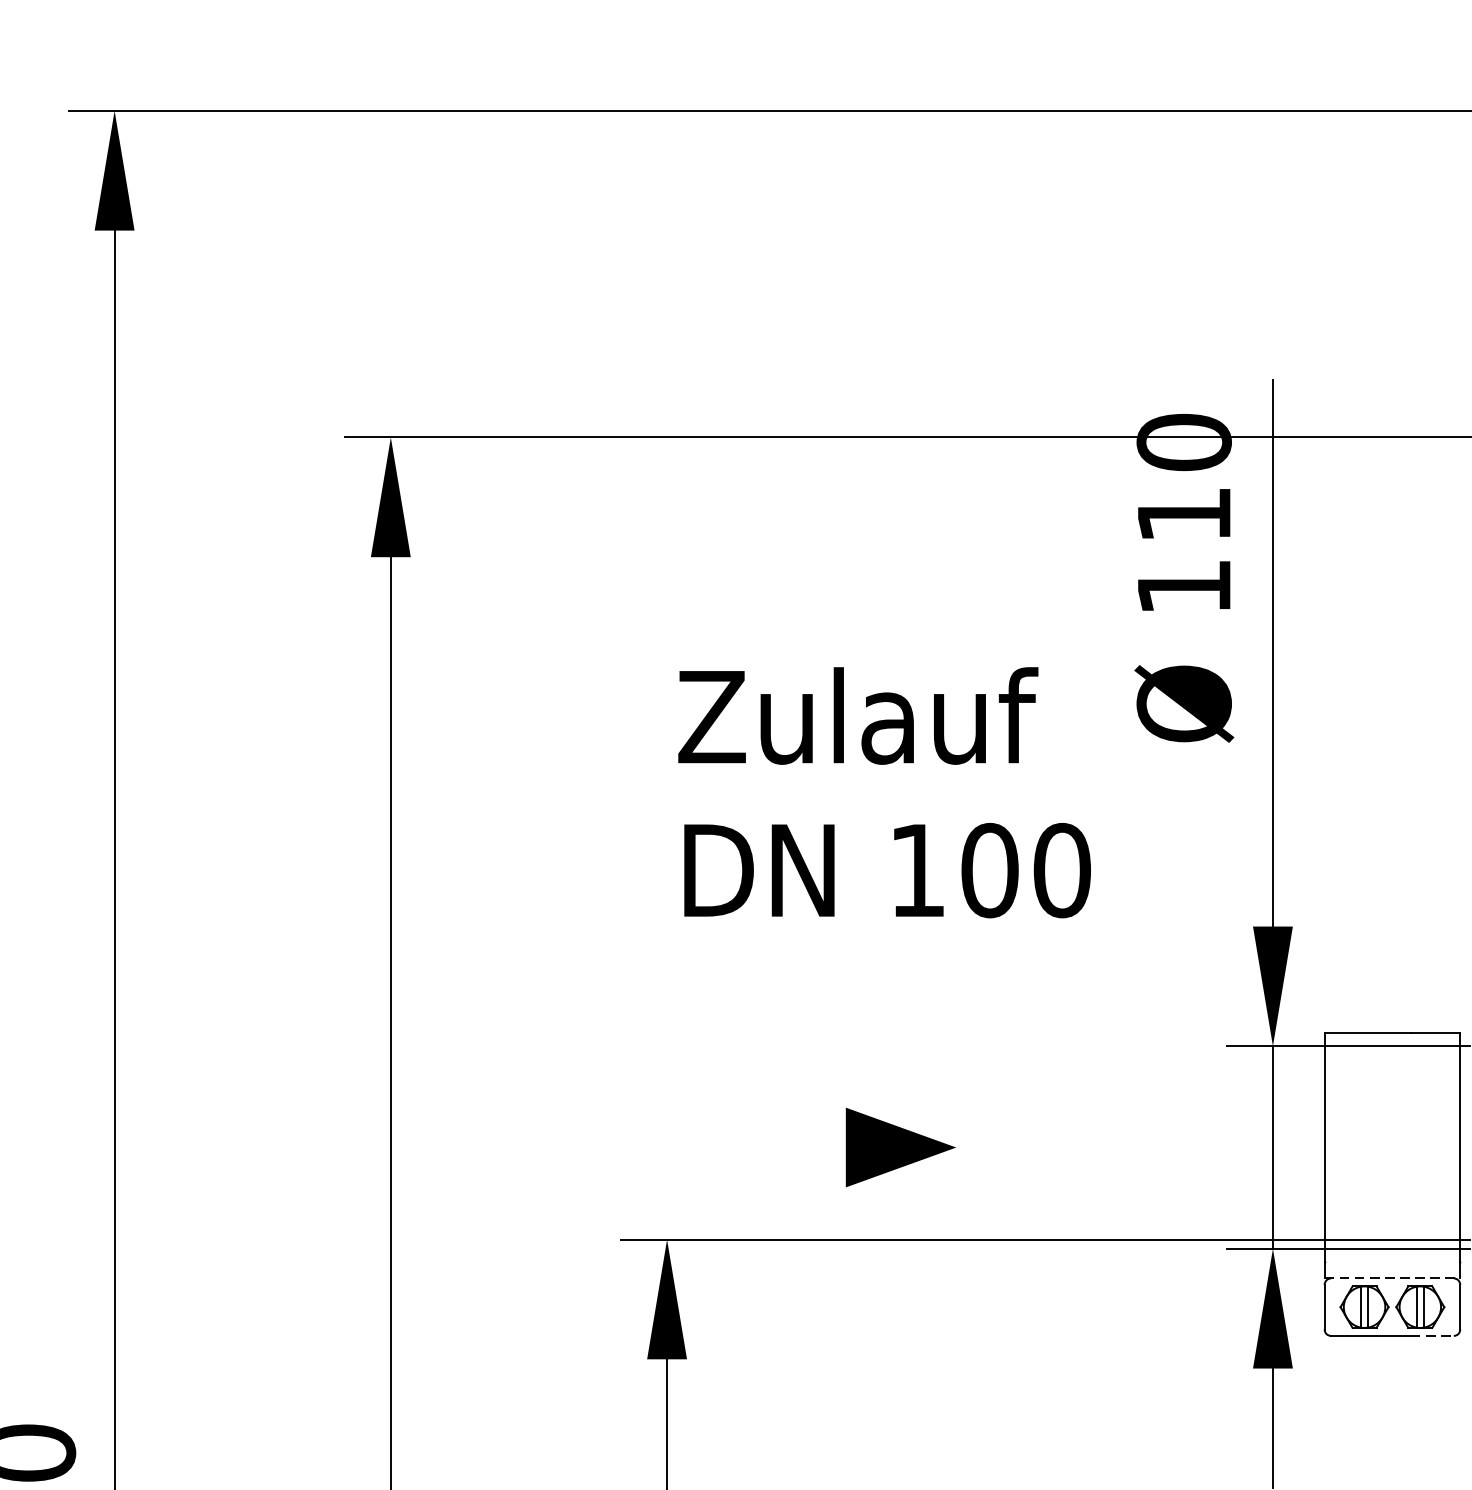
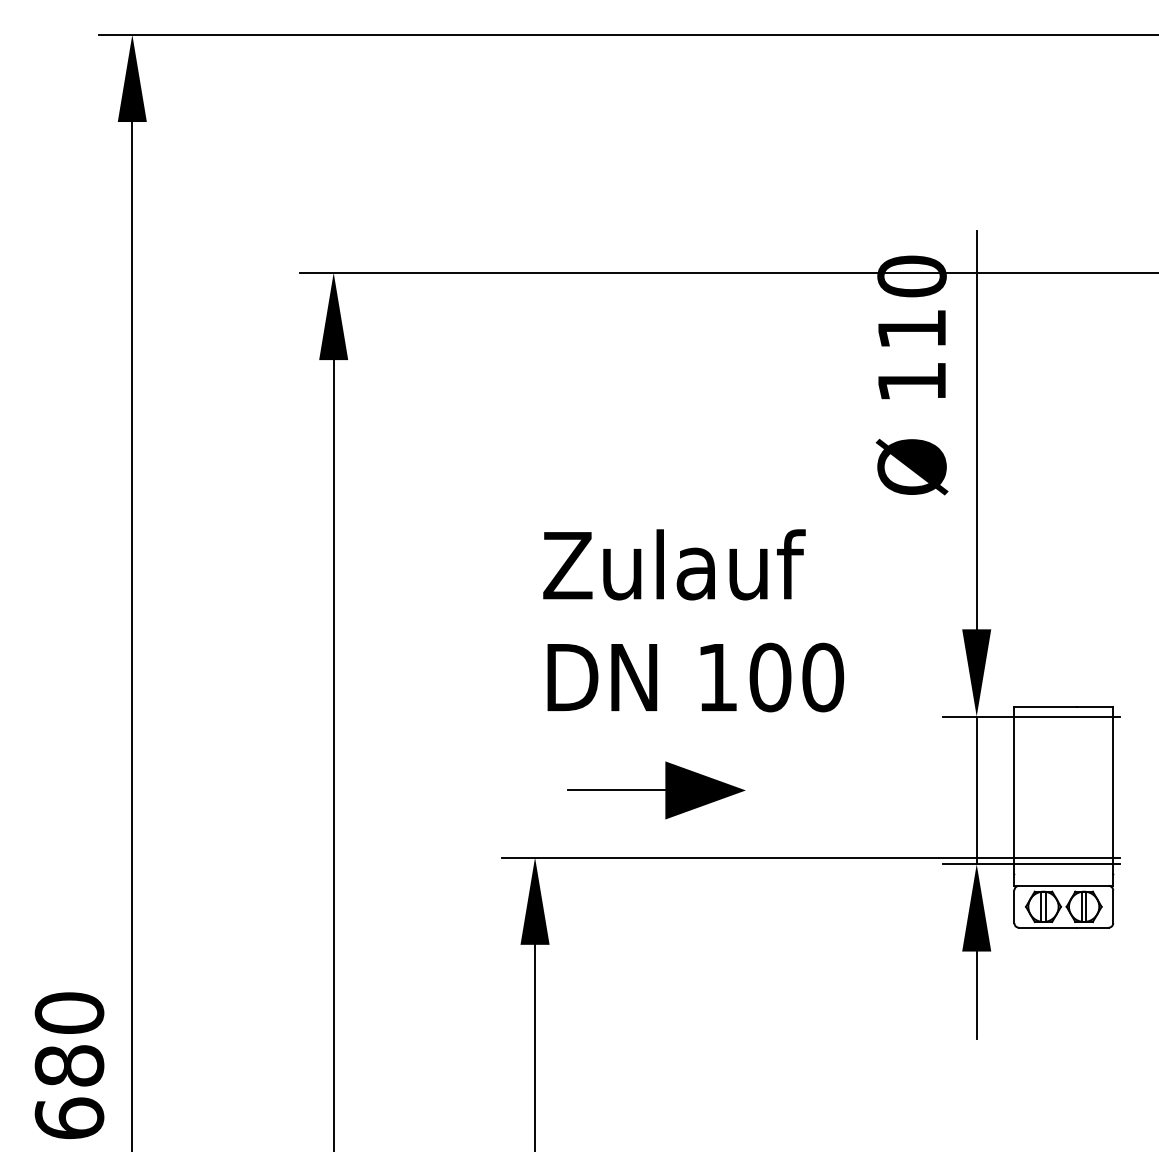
text: (884, 792) -> (693, 620), moved
line: (778, 1147) -> (616, 790), added
line: (1393, 1277) -> (1064, 885), dashed -> solid
line: (1431, 1335) -> (1092, 927), dashed -> solid

